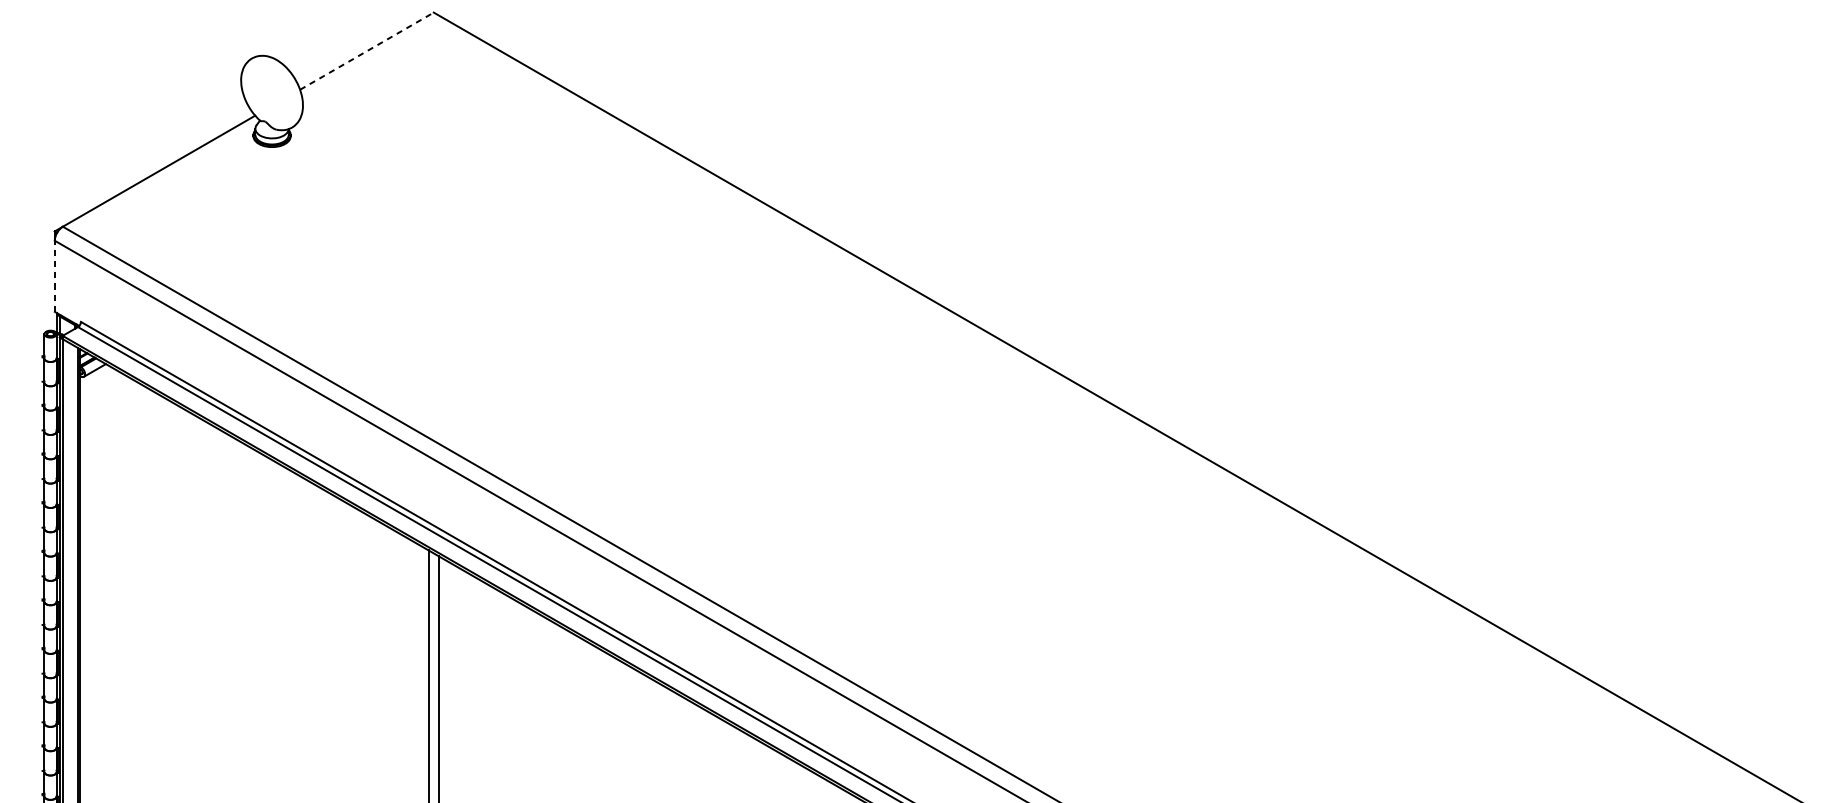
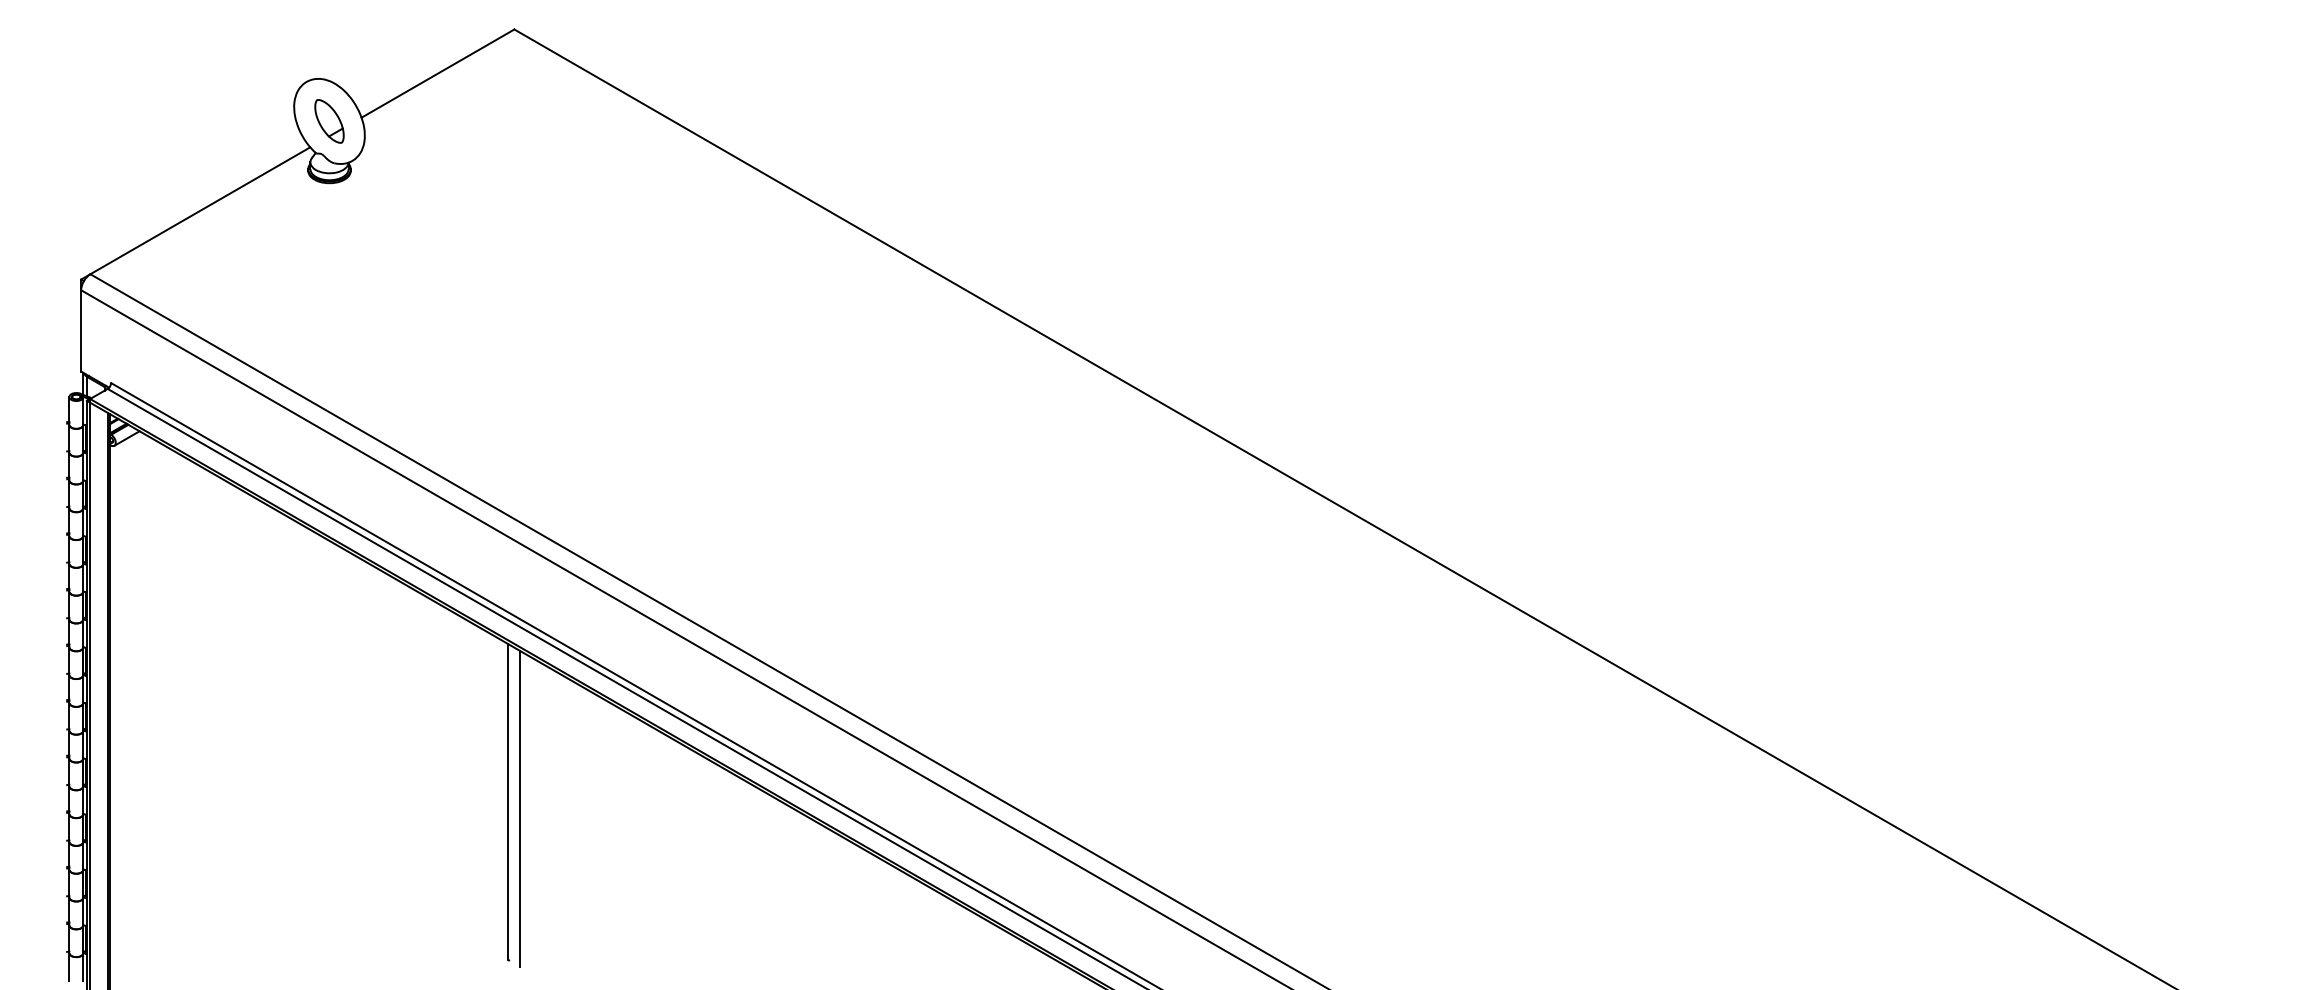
line: (367, 51) -> (438, 73), dashed -> solid
part: (272, 93) -> (329, 121), added
line: (55, 275) -> (81, 330), dashed -> solid

